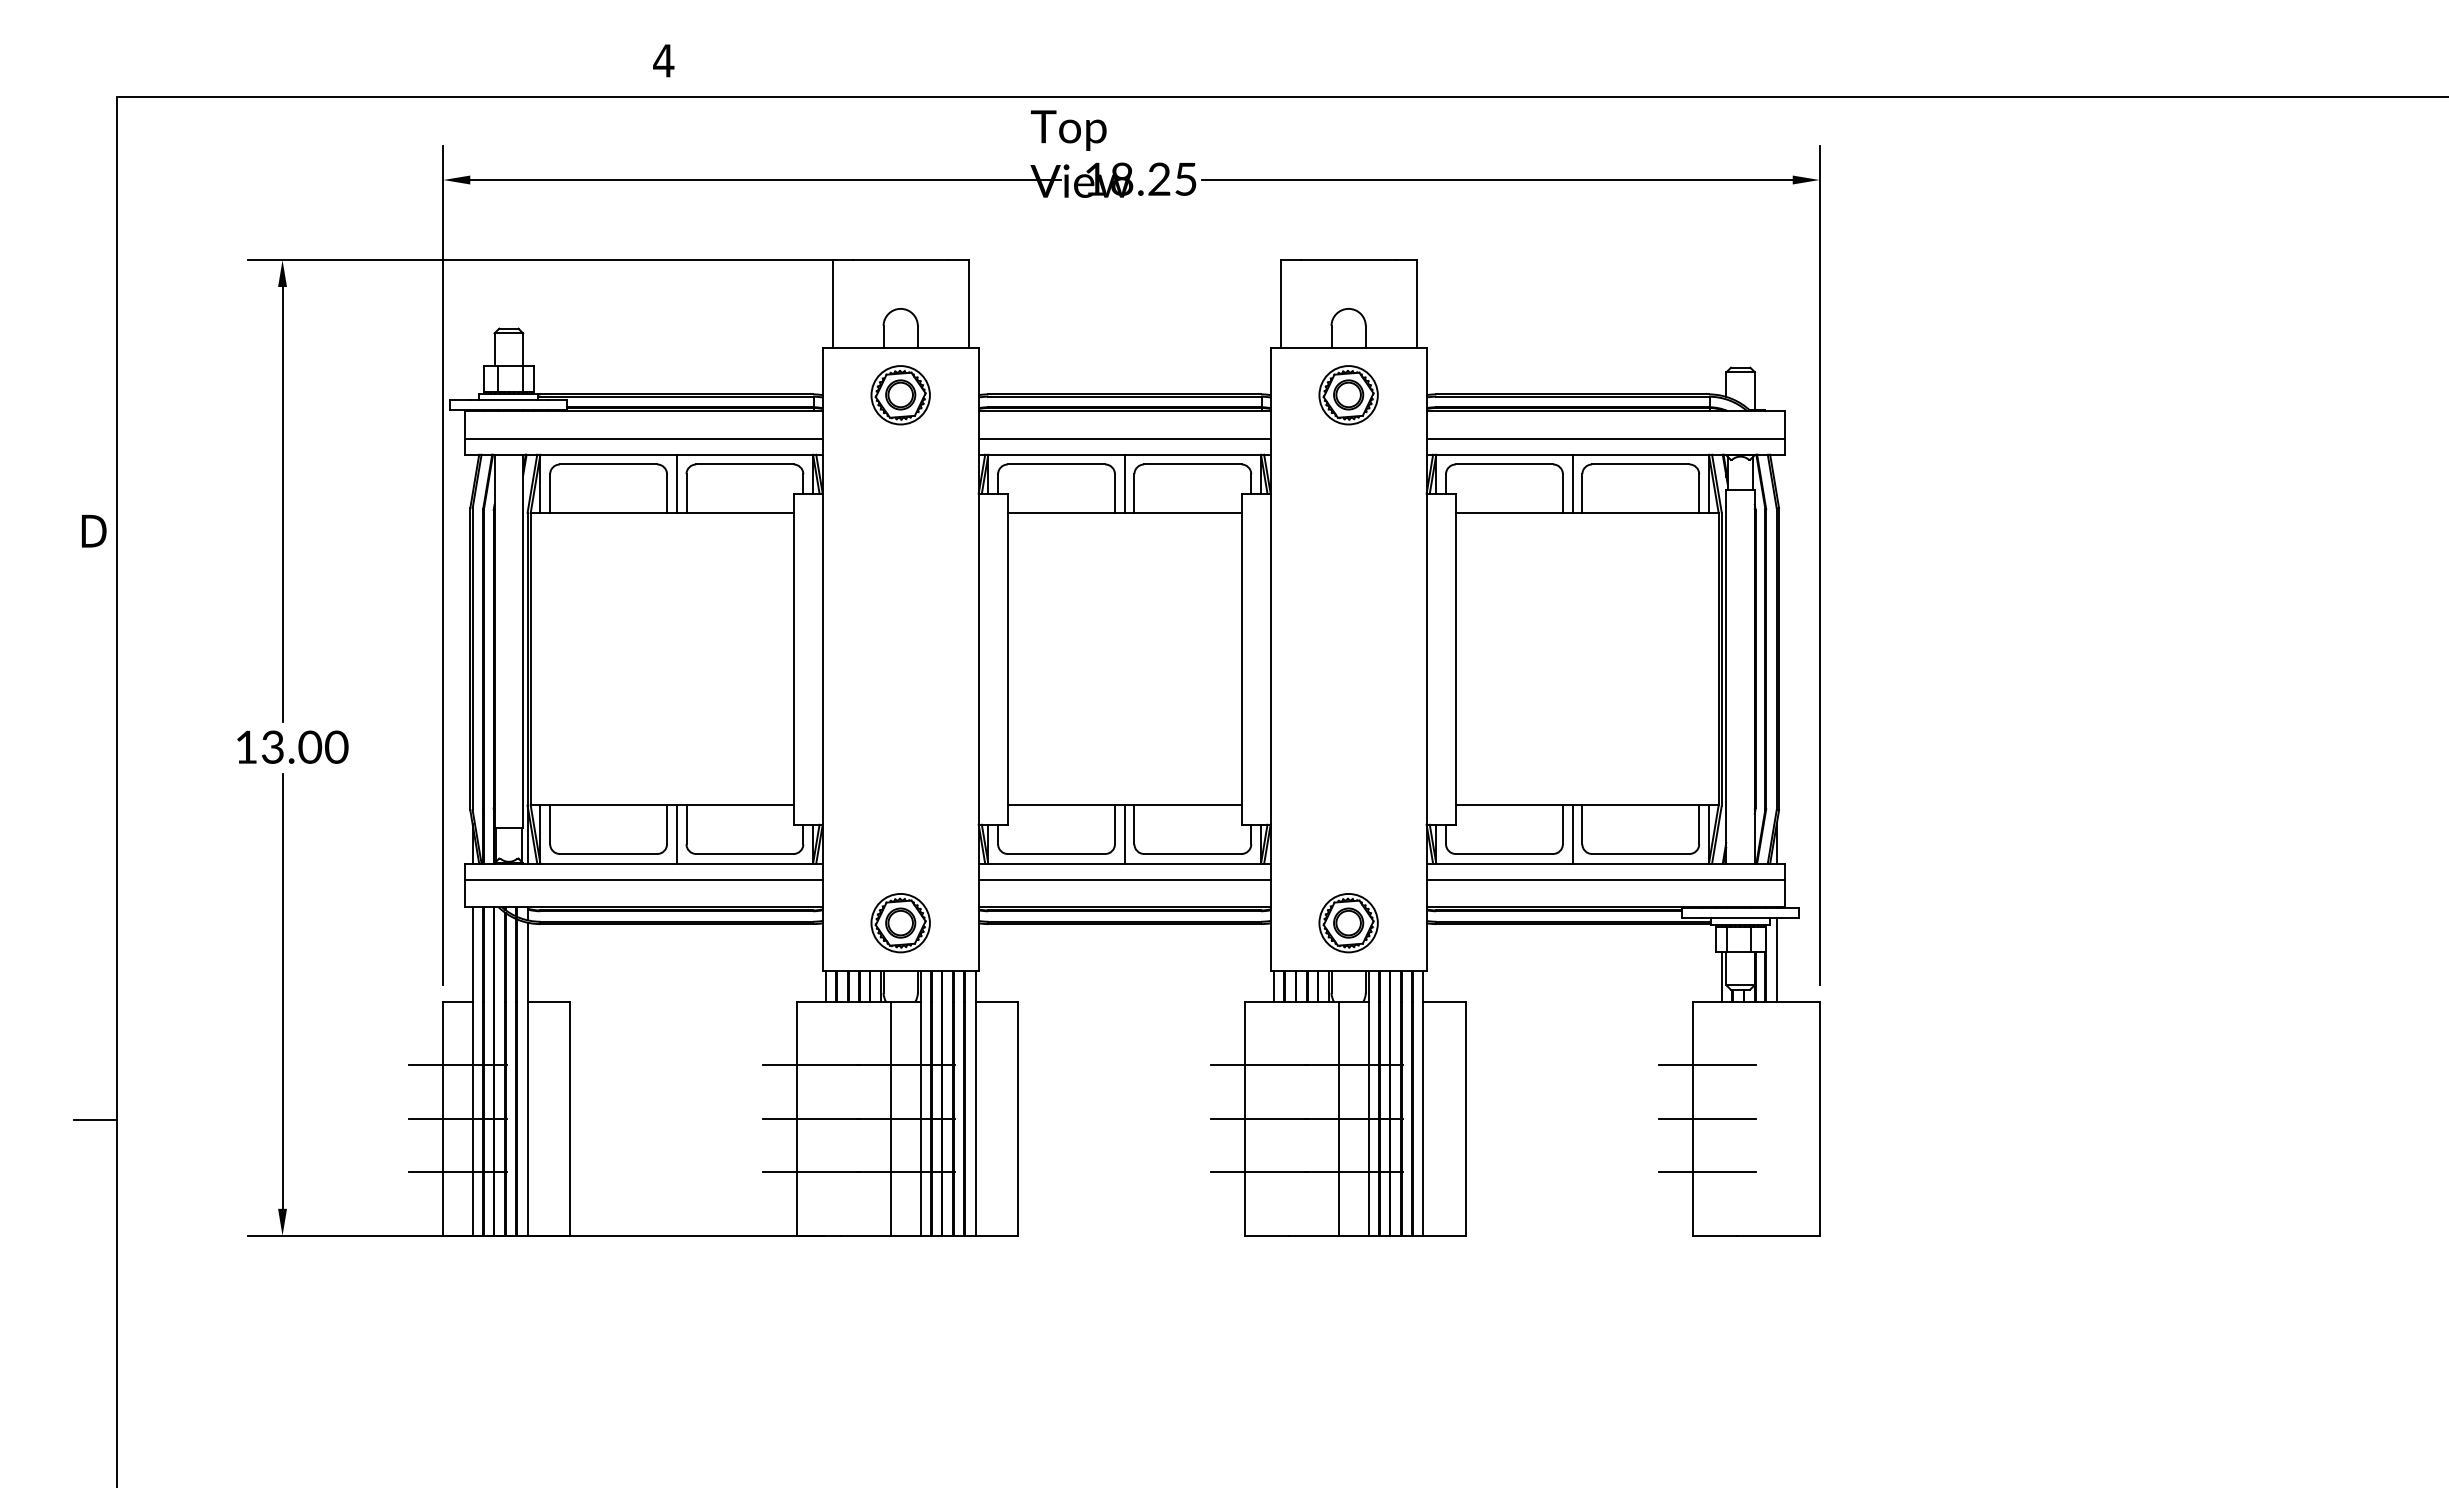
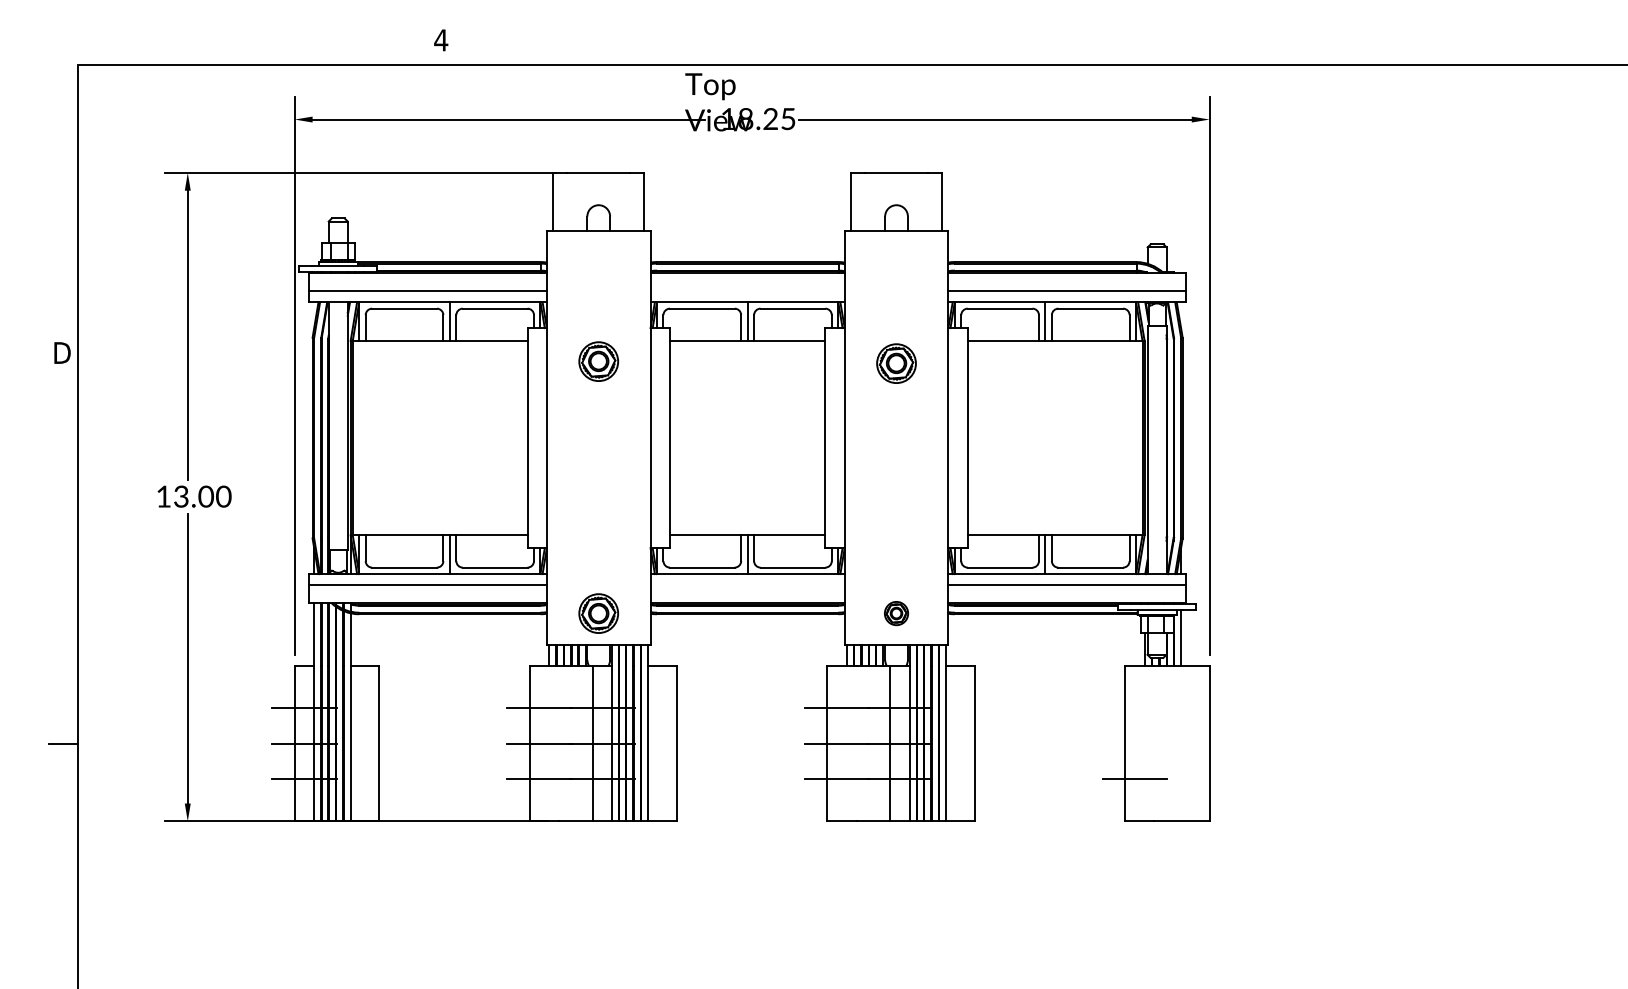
part: (900, 395) -> (598, 361), moved
part: (1348, 395) -> (896, 363), moved
line: (1124, 438) -> (747, 291), removed
line: (1124, 879) -> (747, 584), removed
part: (1348, 922) -> (896, 613), size x0.6
line: (1706, 1065) -> (1134, 708), removed
line: (1706, 1118) -> (1134, 743), removed

